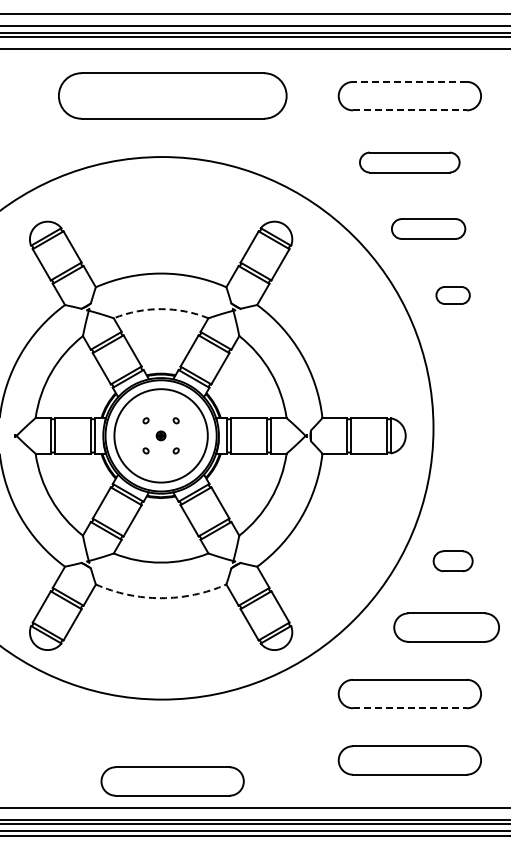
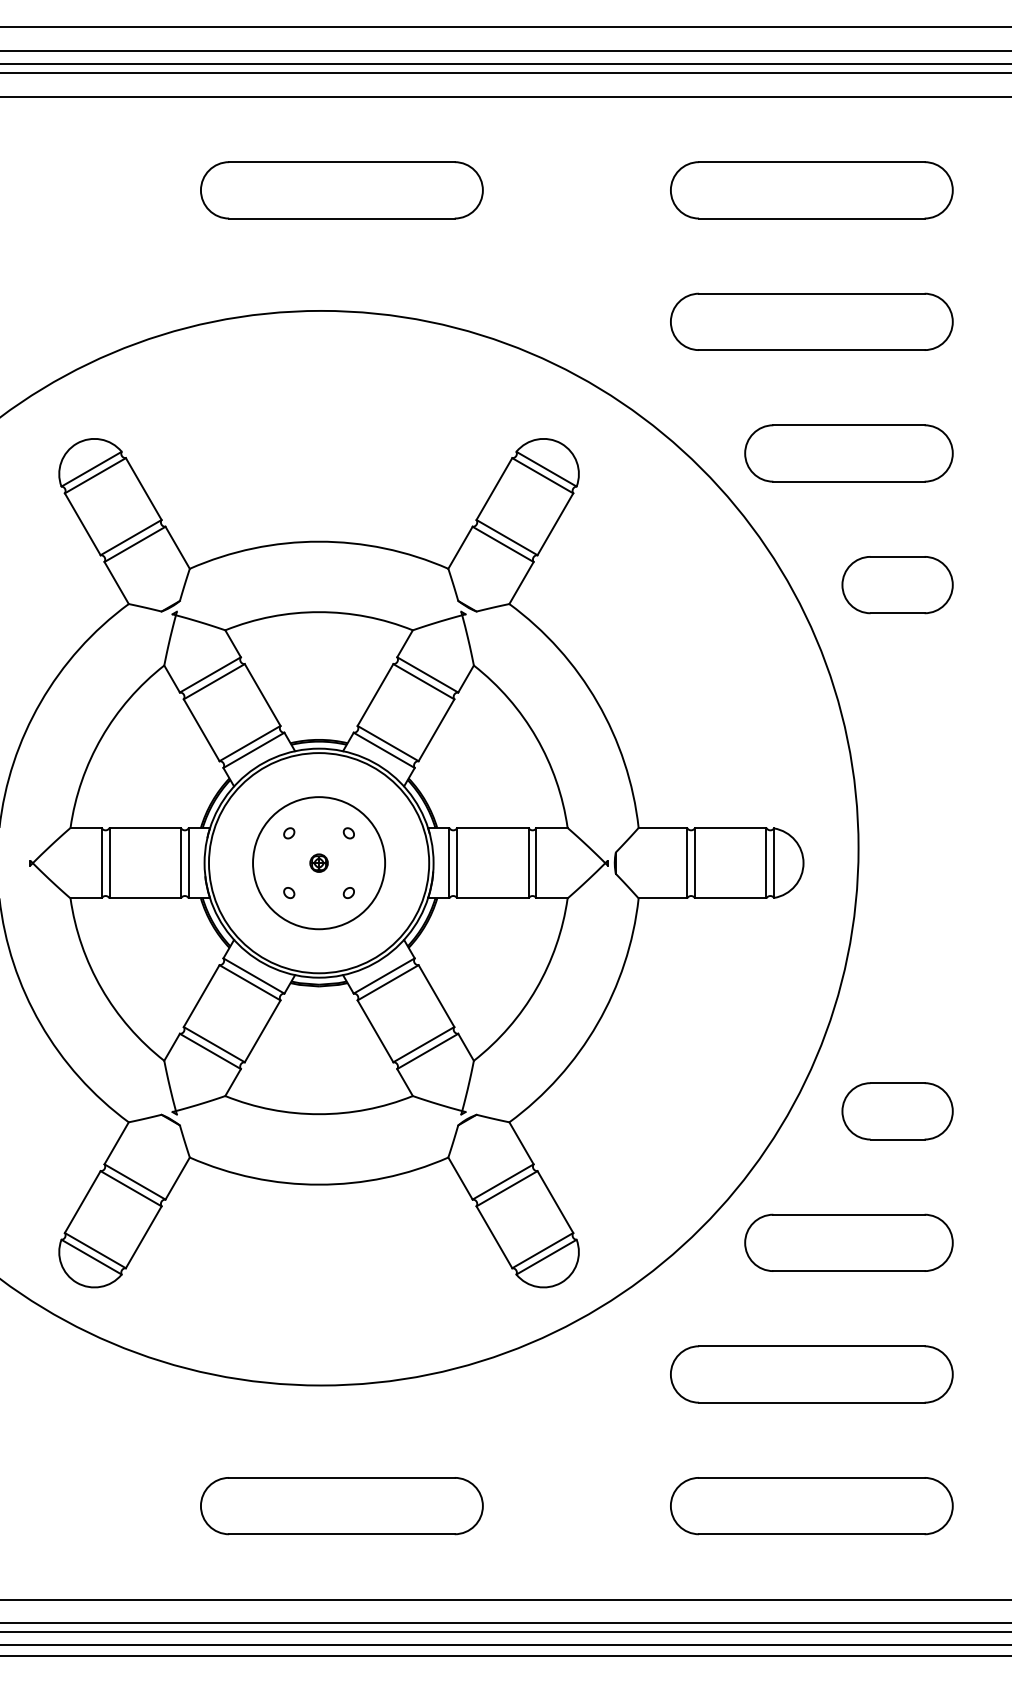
line: (409, 81) -> (811, 161), dashed -> solid
part: (172, 96) -> (341, 190), size x0.62
line: (409, 110) -> (811, 218), dashed -> solid
part: (409, 162) -> (811, 321), size x1.43
part: (428, 228) -> (848, 452), size x1.43
part: (452, 295) -> (896, 585), size x1.67
arc: (161, 309) -> (319, 612), dashed -> solid
circle: (160, 435) -> (317, 862), size x0.71
part: (452, 561) -> (896, 1111), size x1.43
arc: (161, 598) -> (319, 1185), dashed -> solid
part: (446, 627) -> (848, 1242), moved
line: (409, 708) -> (811, 1403), dashed -> solid
part: (172, 781) -> (341, 1506), moved

